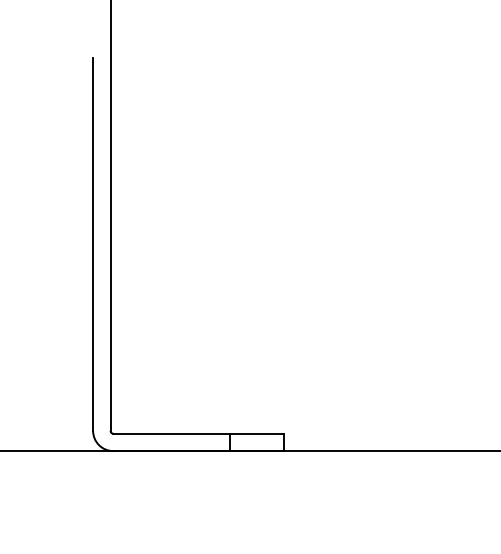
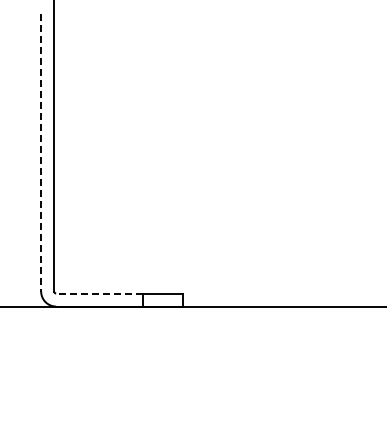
line: (93, 244) -> (41, 152), solid -> dashed
line: (170, 433) -> (98, 293), solid -> dashed

